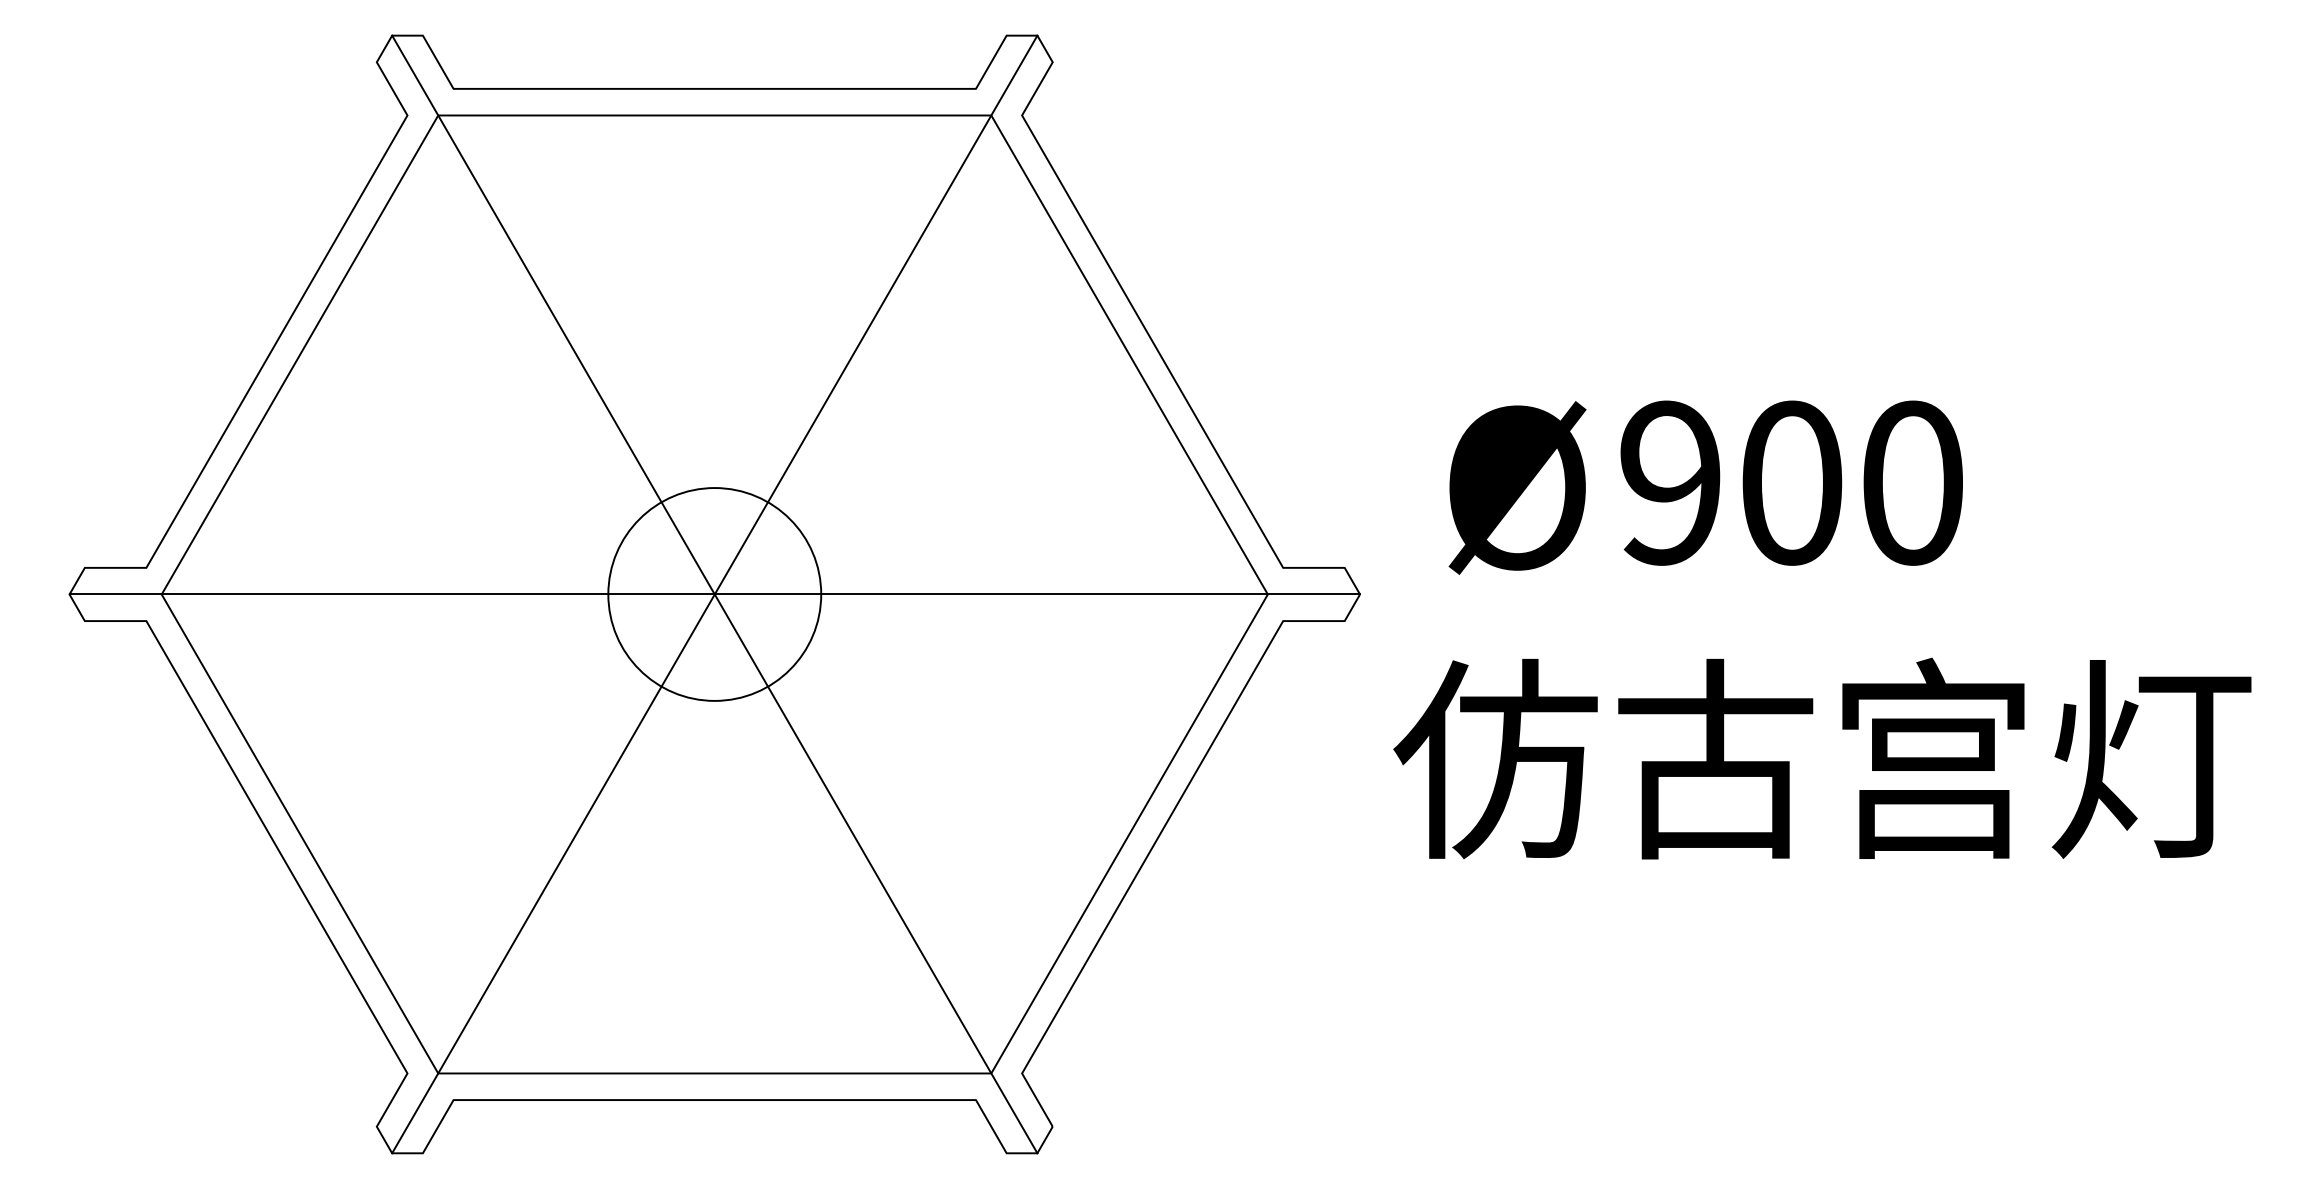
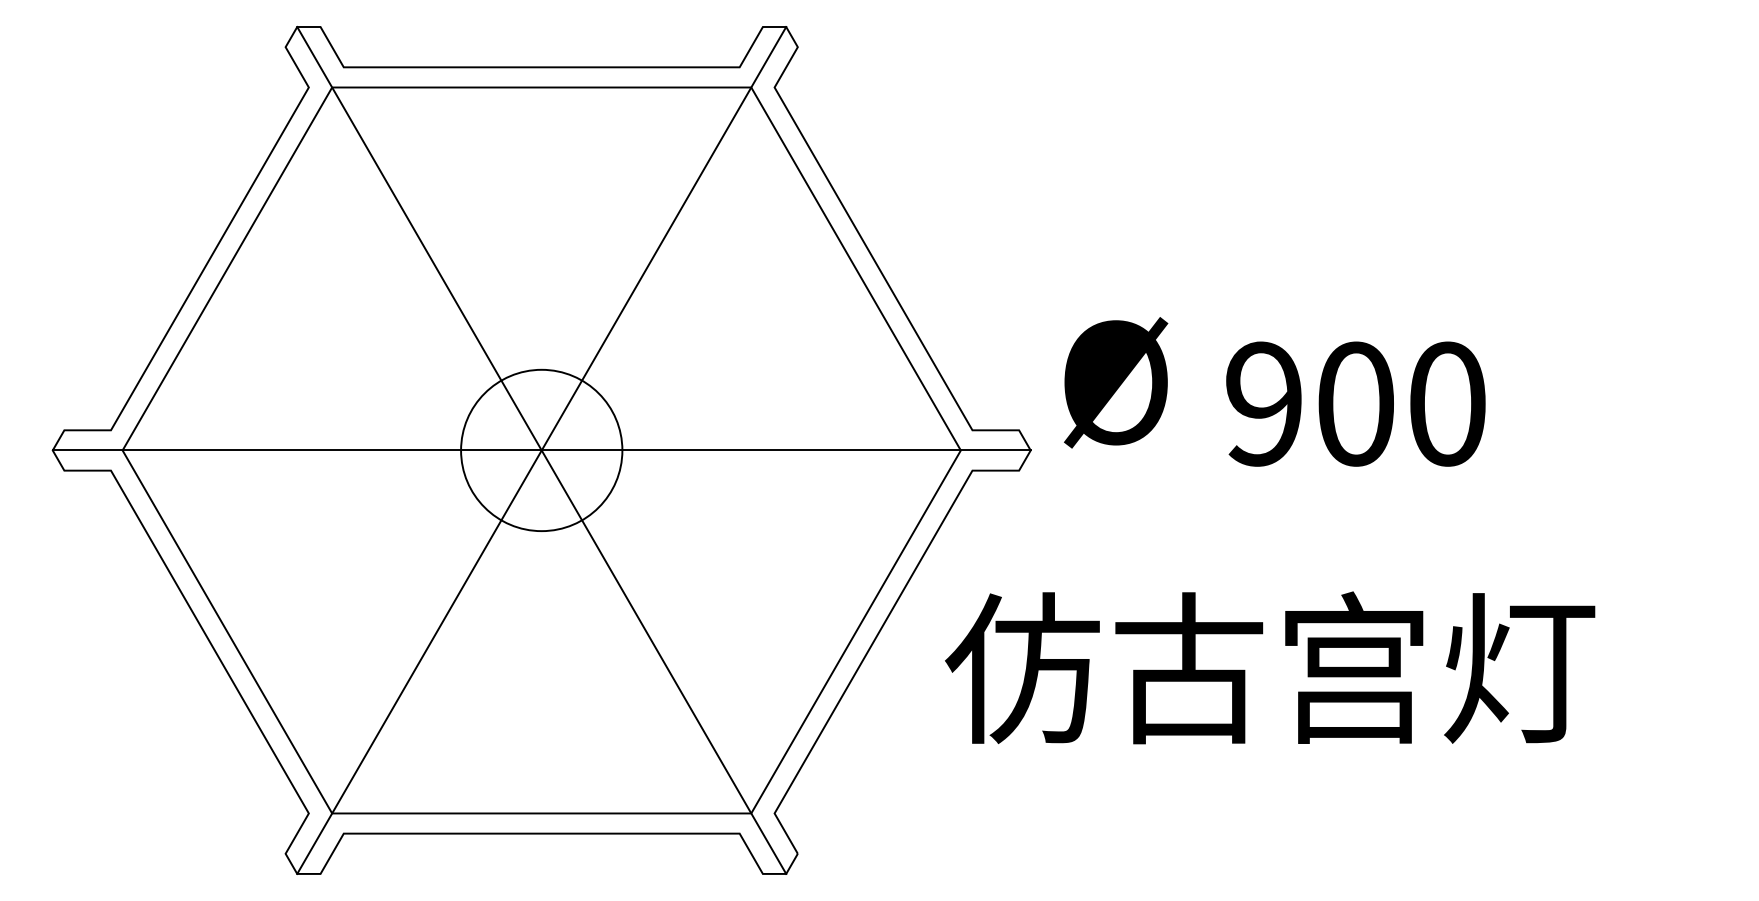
text: (1791, 482) -> (1355, 403), moved
text: (1518, 487) -> (1116, 382), moved
text: (1822, 758) -> (1270, 667), moved

